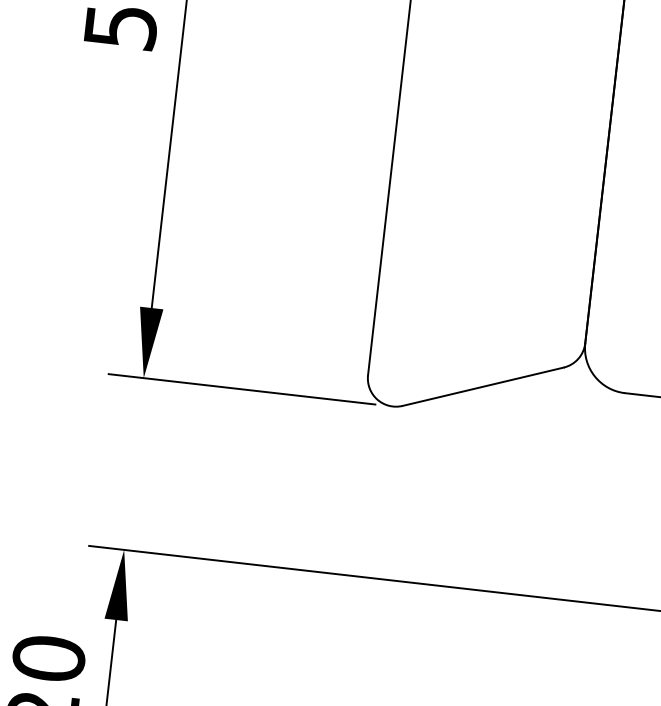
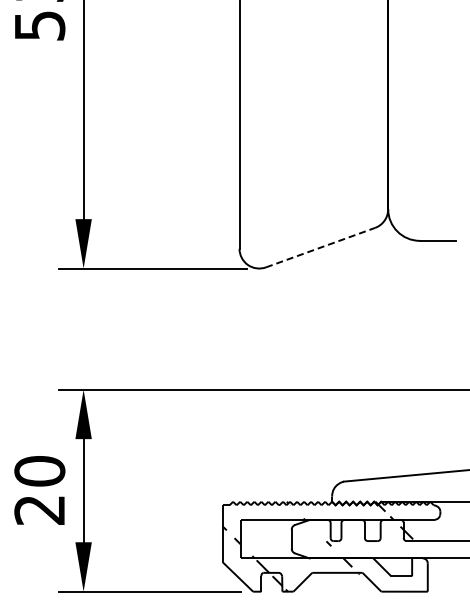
line: (484, 386) -> (321, 247), solid -> dashed

